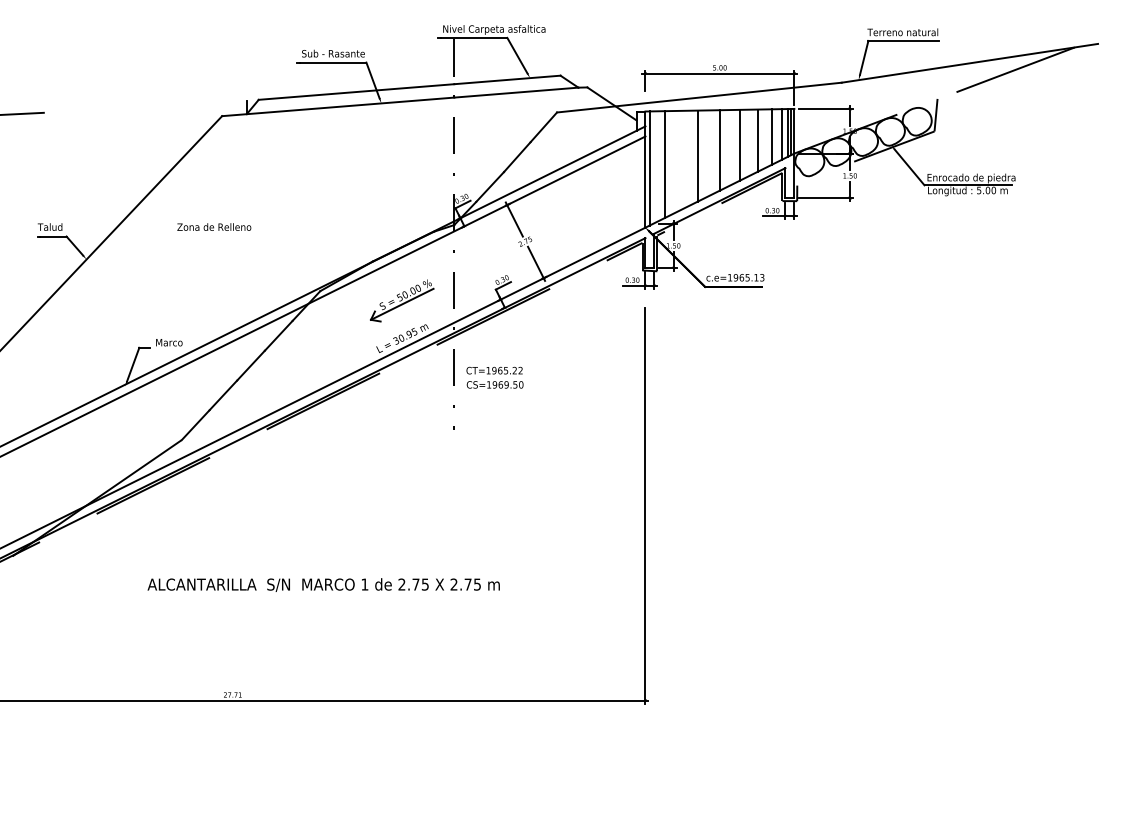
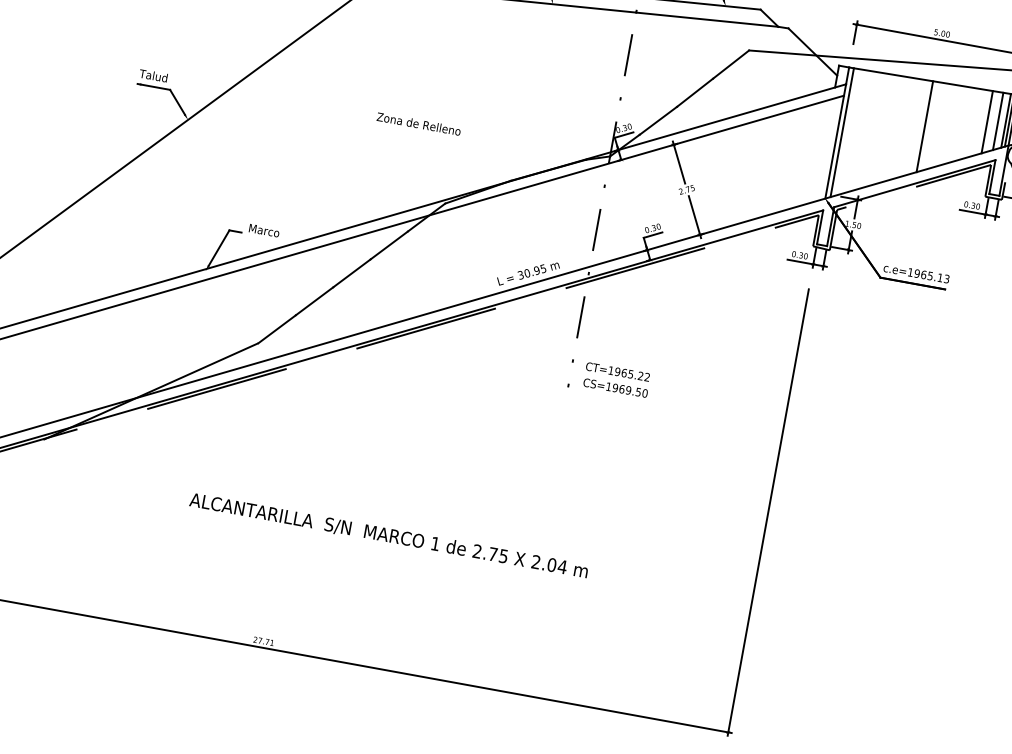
line: (757, 140) -> (969, 123), removed
line: (740, 144) -> (949, 124), removed
line: (697, 155) -> (898, 127), removed
line: (665, 164) -> (860, 131), removed
text: (214, 226) -> (419, 123), moved
part: (402, 300) -> (536, 230), removed
text: (494, 377) -> (616, 379), moved
text: (472, 584) -> (556, 565), 2.75 -> 2.04

